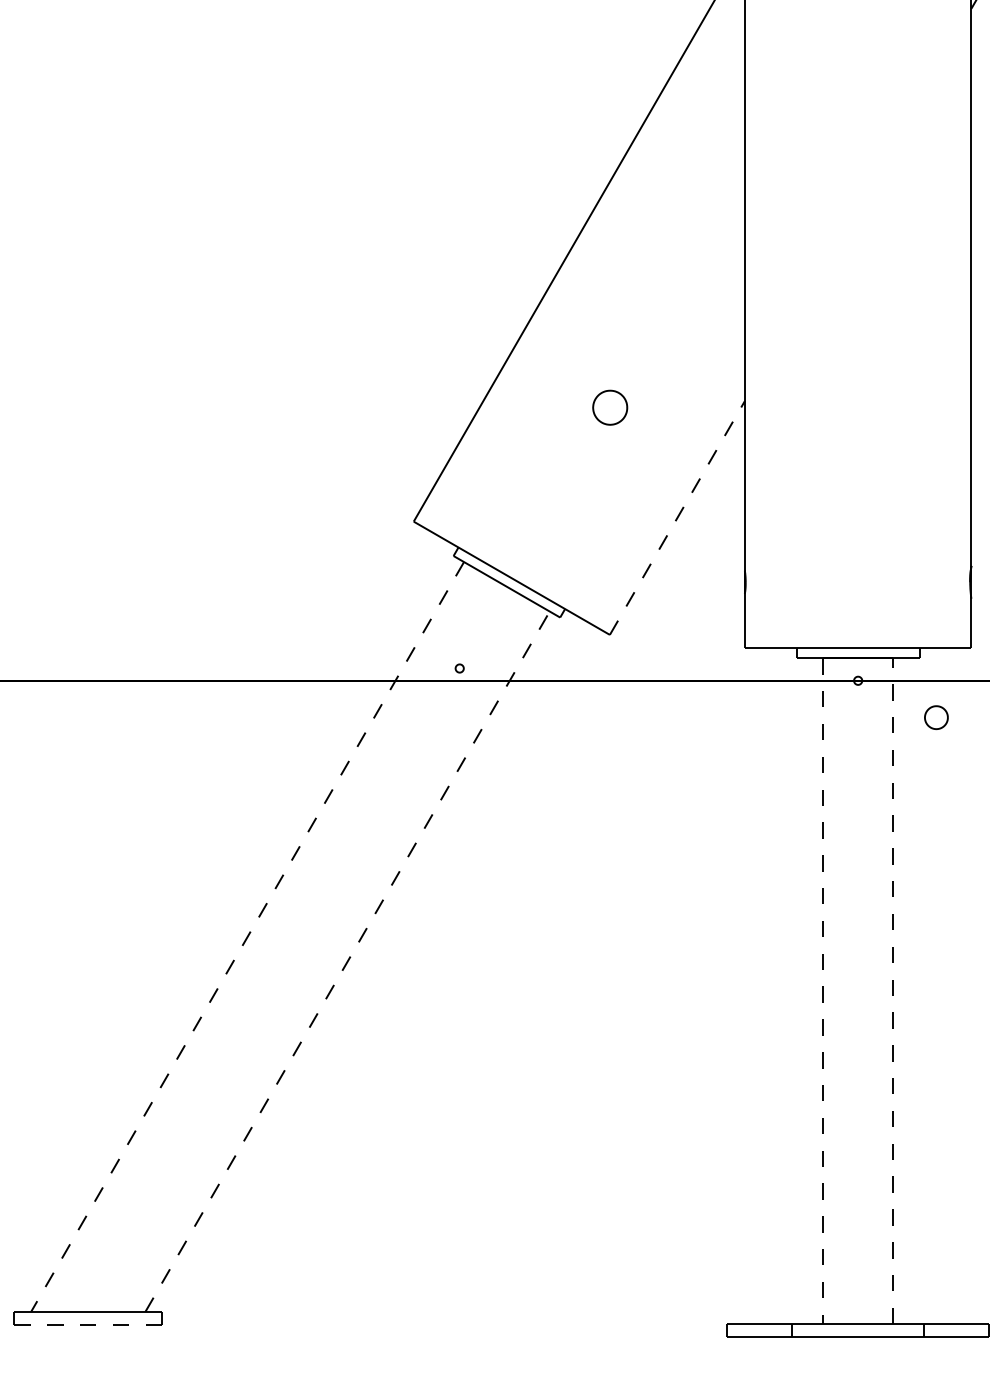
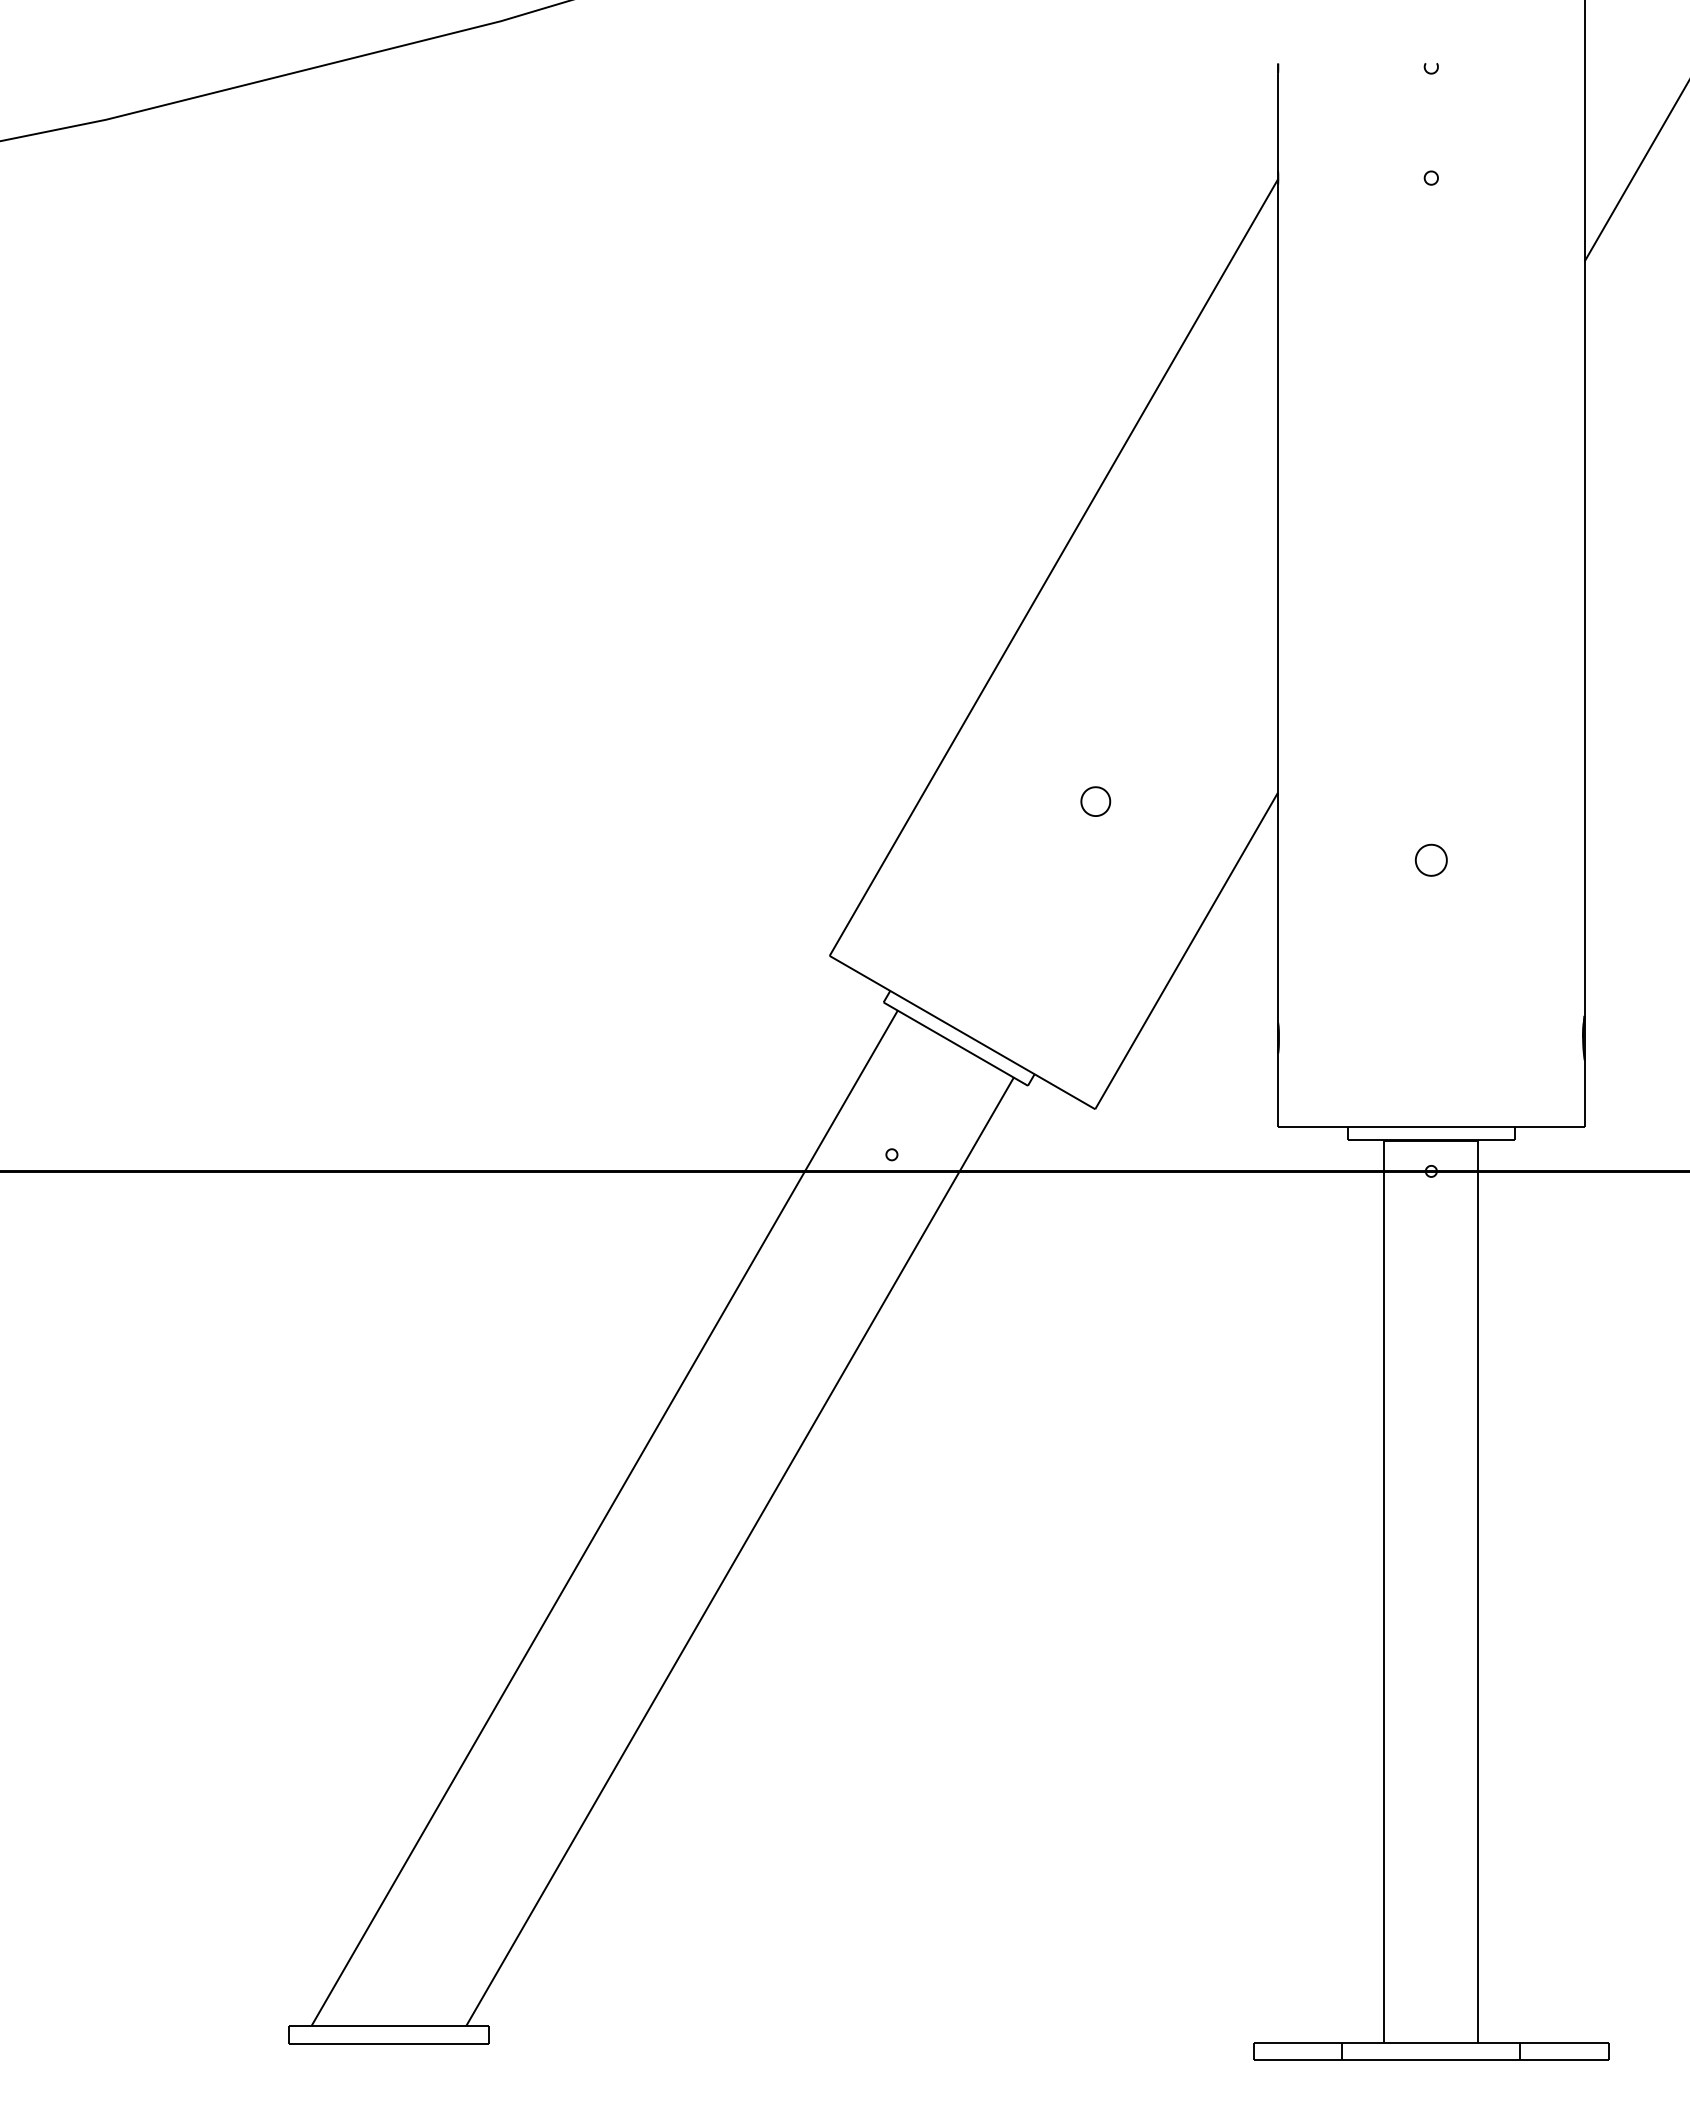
part: (610, 407) -> (1095, 801), size x0.62
line: (677, 517) -> (1186, 950), dashed -> solid
part: (935, 717) -> (1430, 859), moved
line: (247, 937) -> (604, 1518), dashed -> solid
line: (347, 961) -> (740, 1551), dashed -> solid
line: (823, 991) -> (1384, 1591), dashed -> solid
line: (892, 991) -> (1478, 1591), dashed -> solid
line: (88, 1324) -> (389, 2043), dashed -> solid

